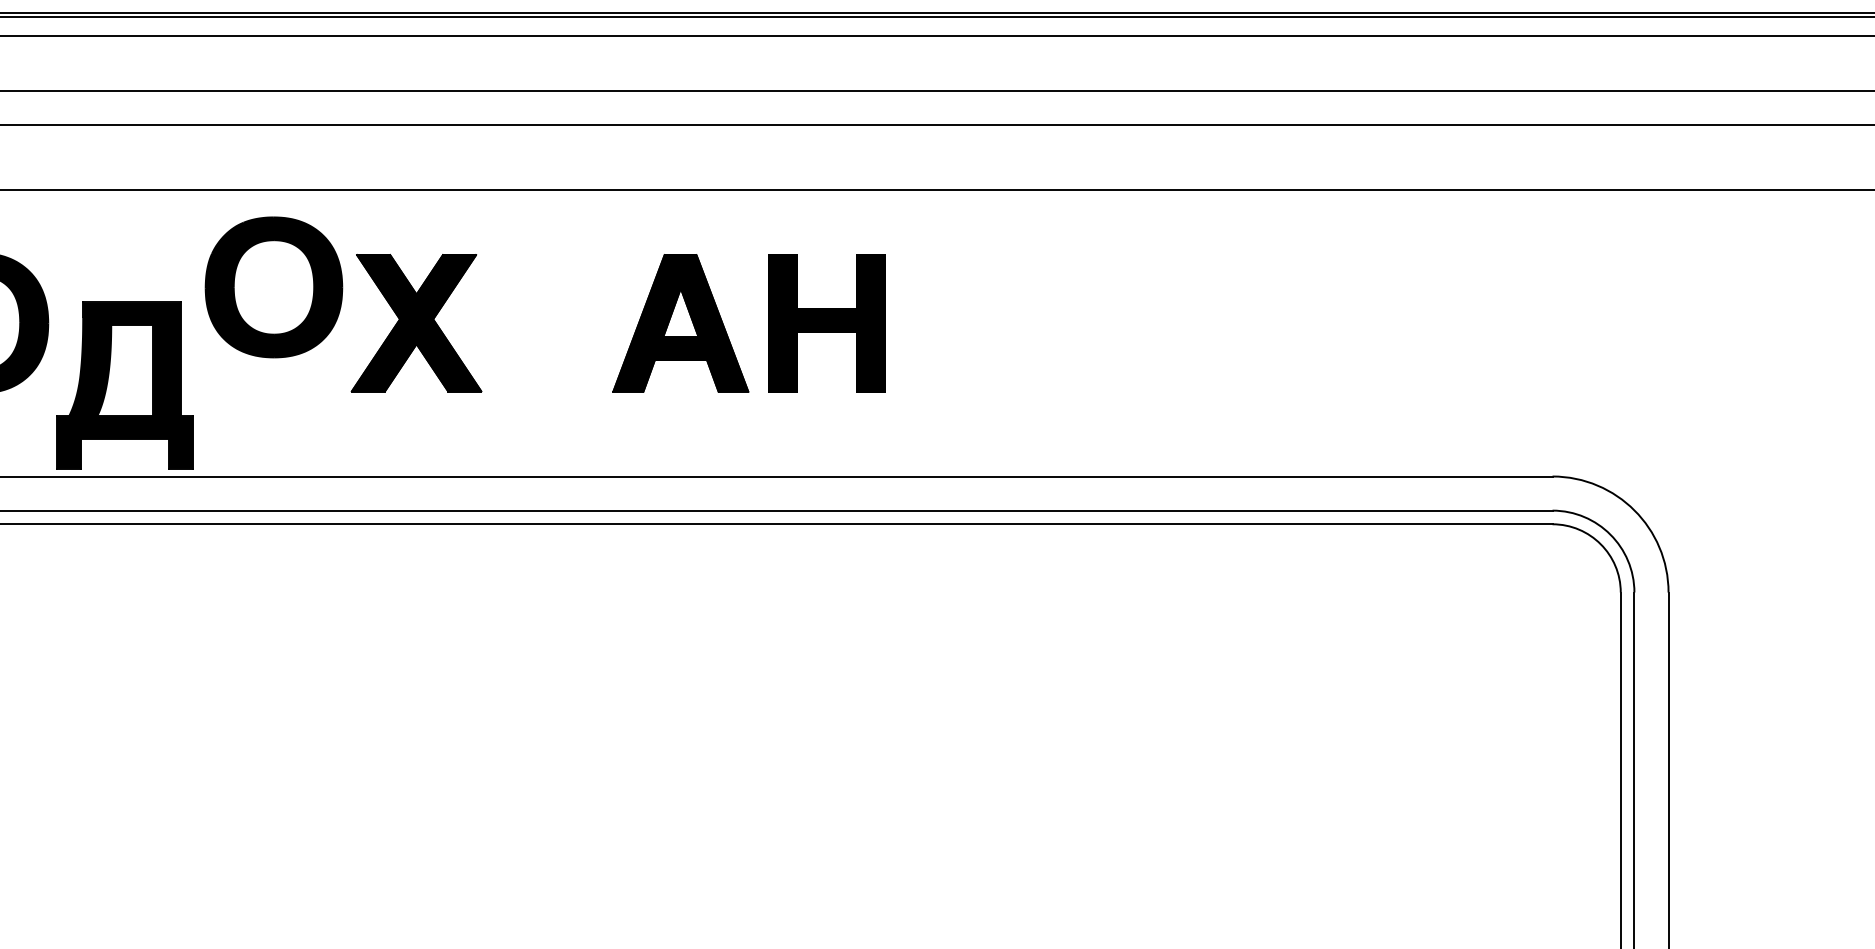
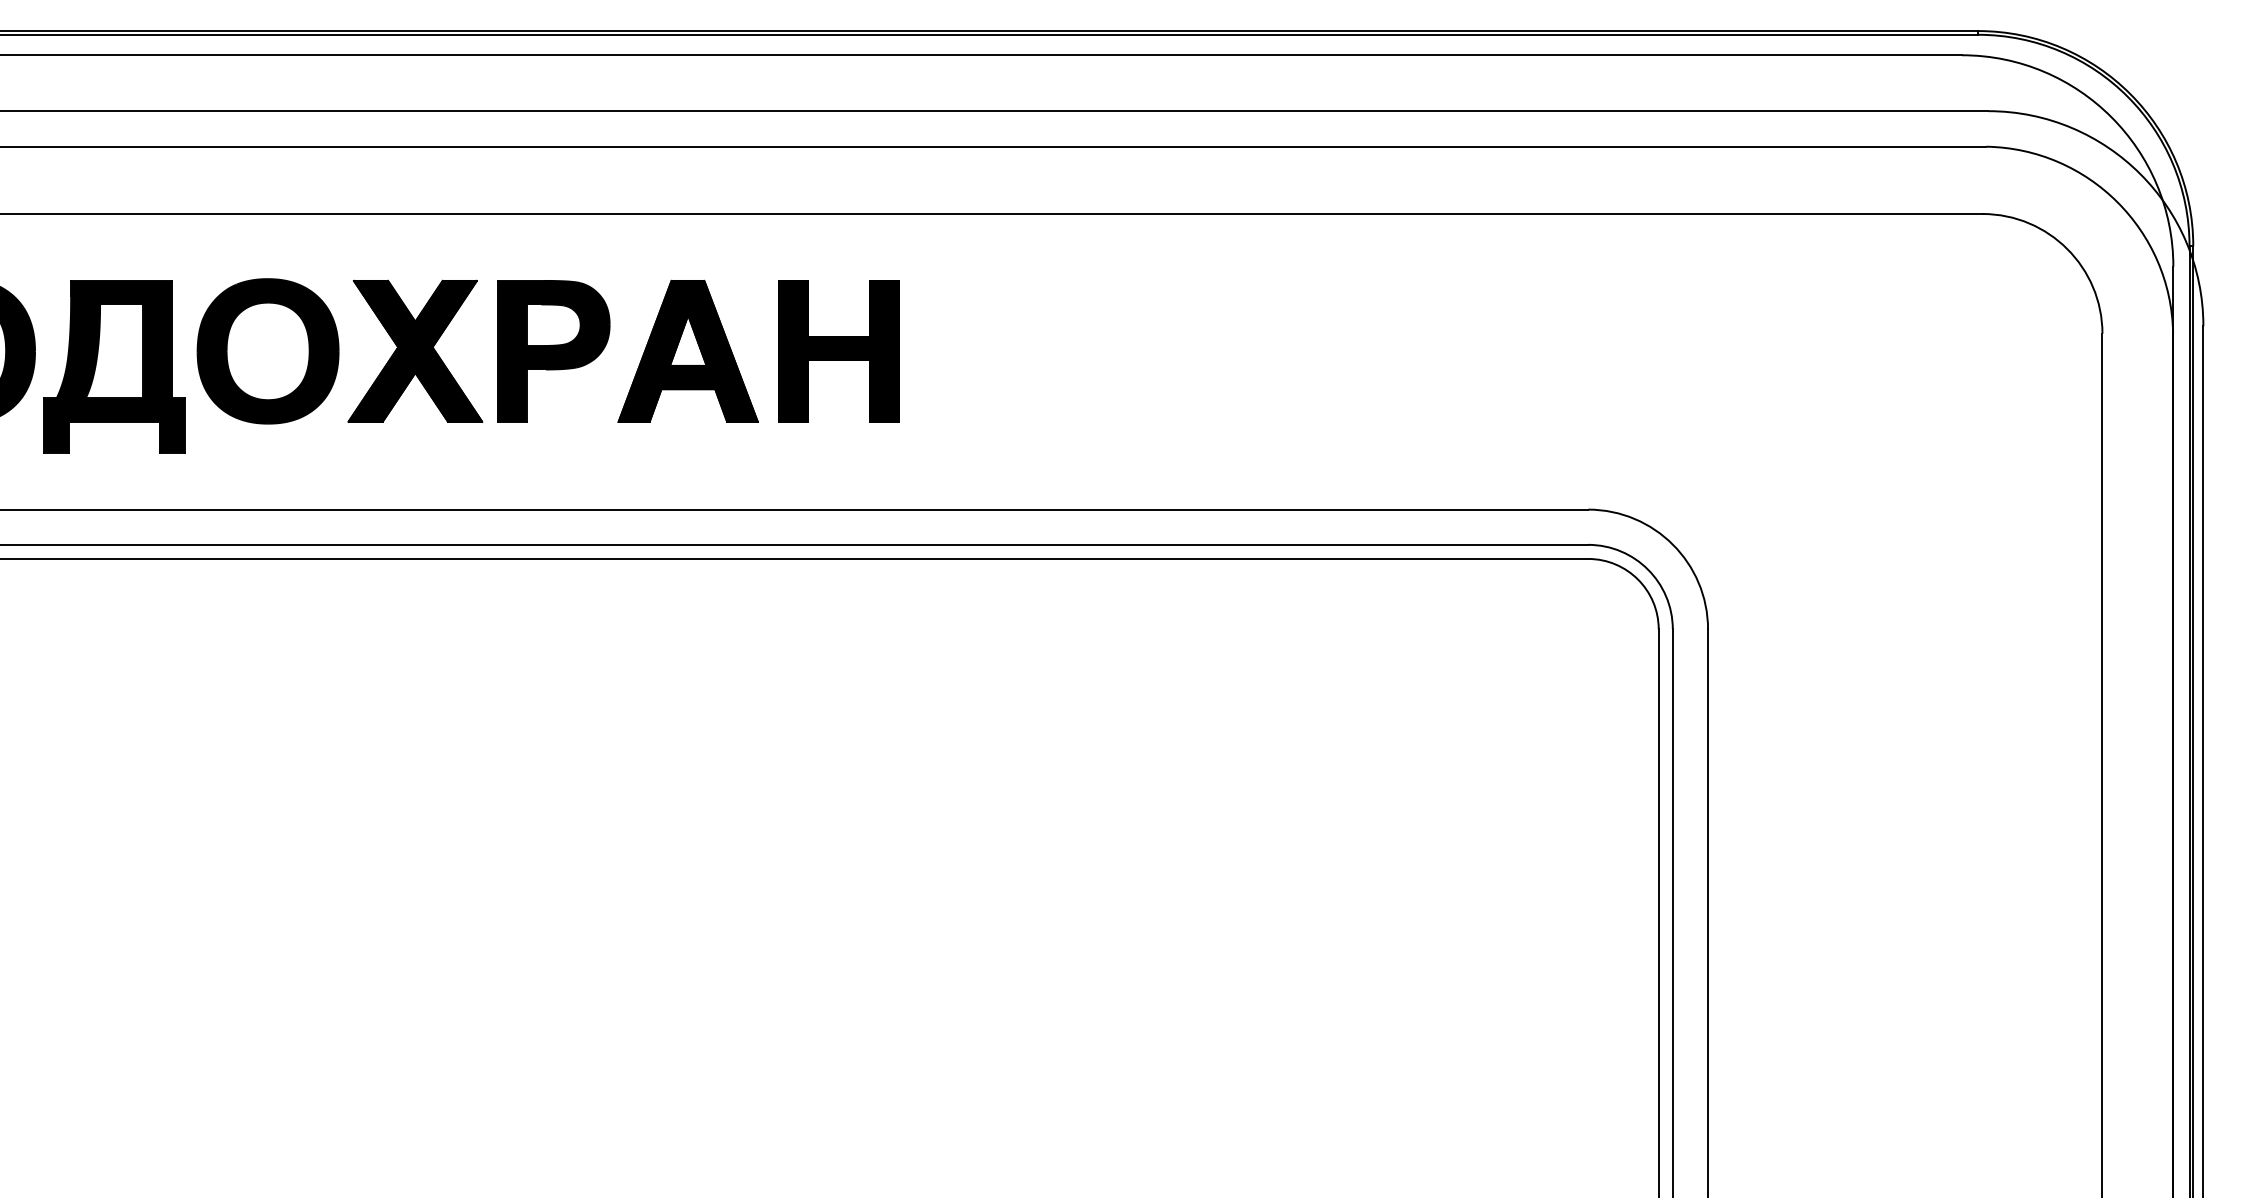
part: (273, 287) -> (267, 351), moved
part: (550, 323) -> (553, 351), added
part: (125, 385) -> (114, 366), moved

